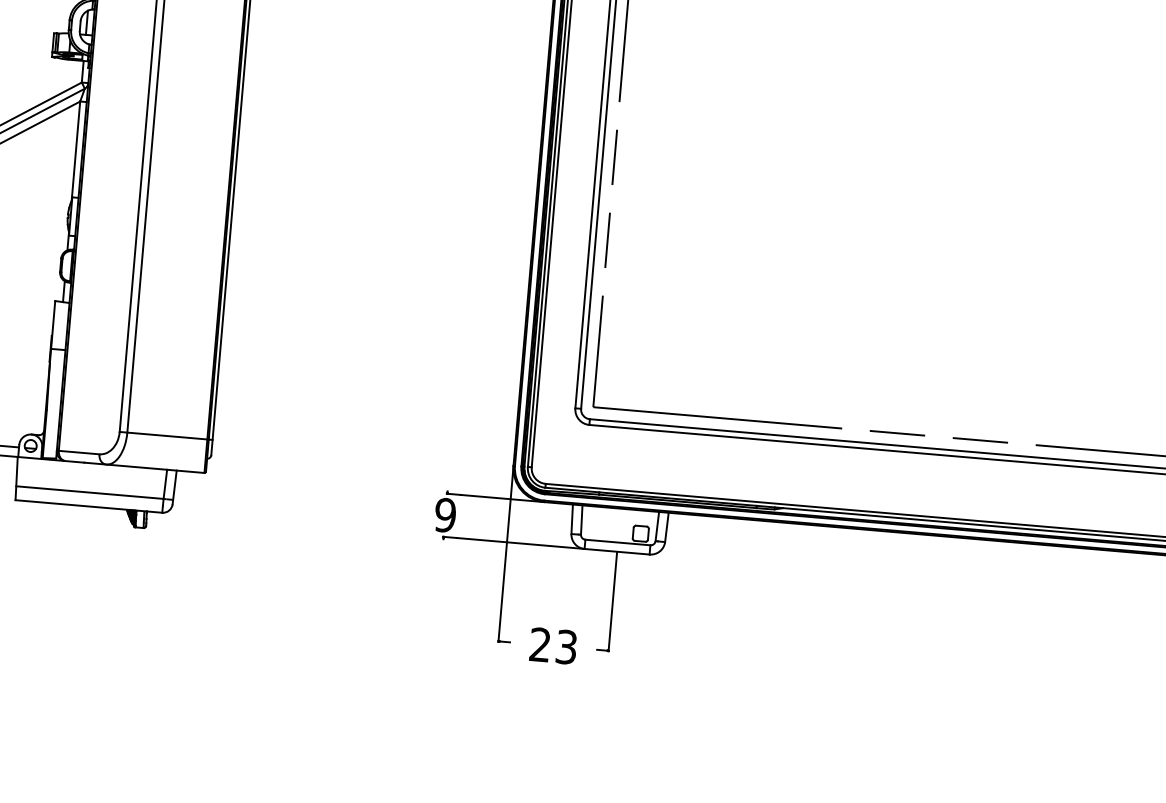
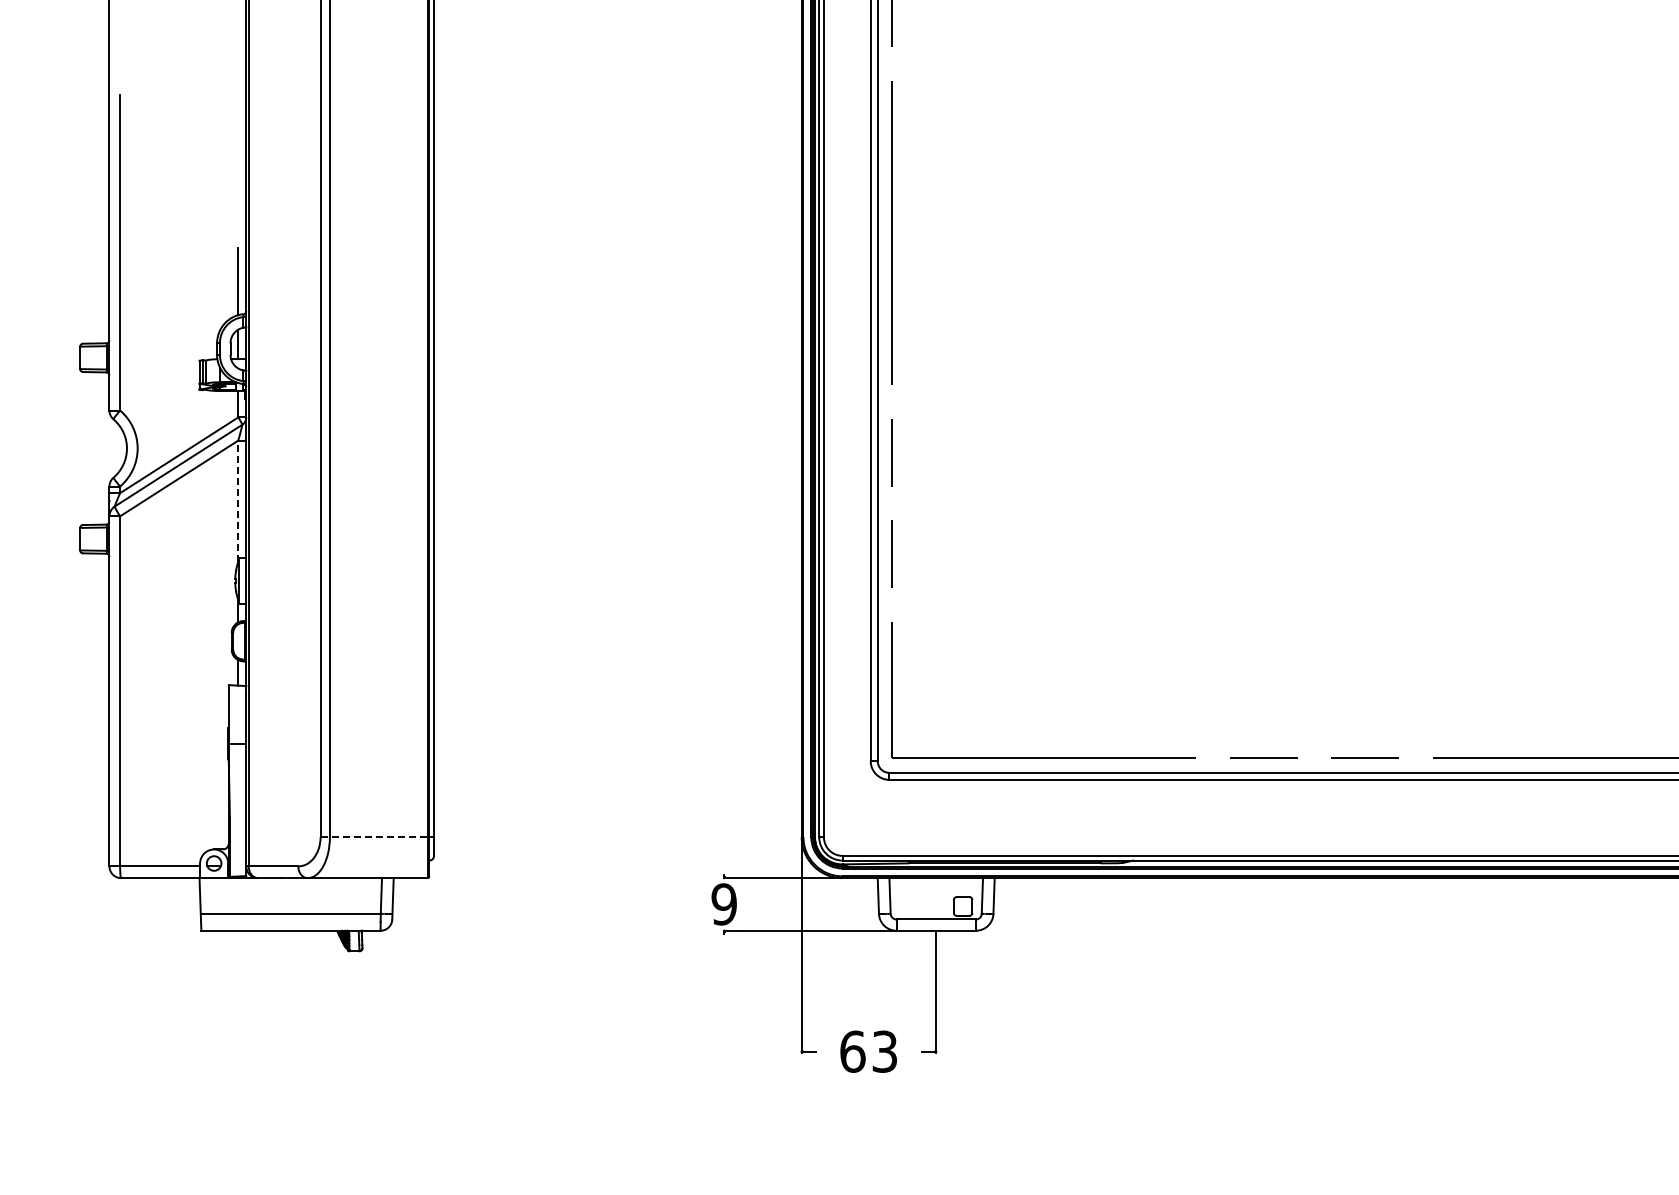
line: (76, 151) -> (238, 501), solid -> dashed
line: (164, 436) -> (375, 837), solid -> dashed
text: (540, 644) -> (852, 1051), 23 -> 63

